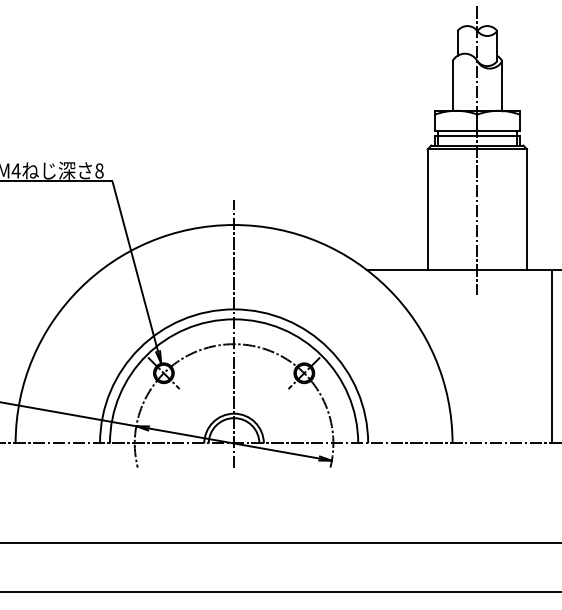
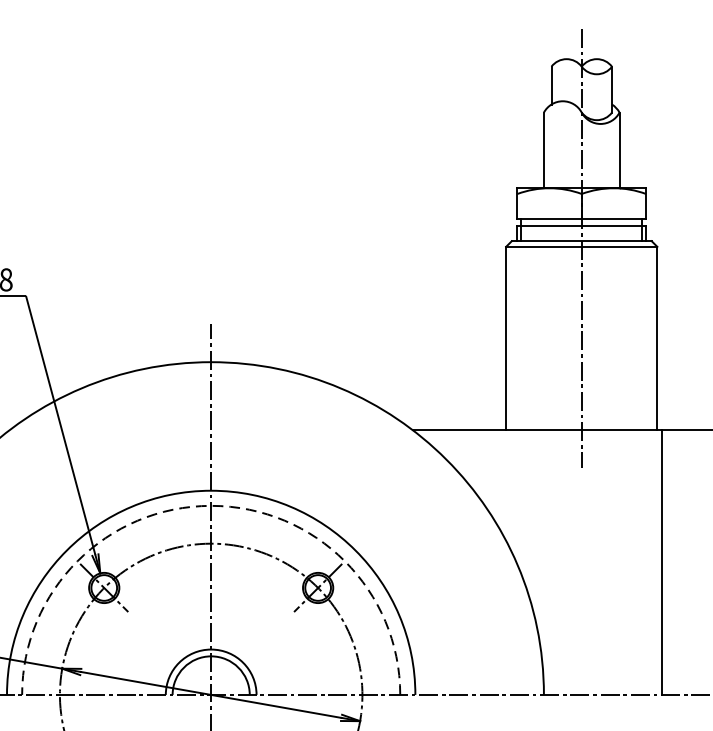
arc: (234, 319) -> (211, 506), solid -> dashed
line: (551, 356) -> (661, 562), moved

